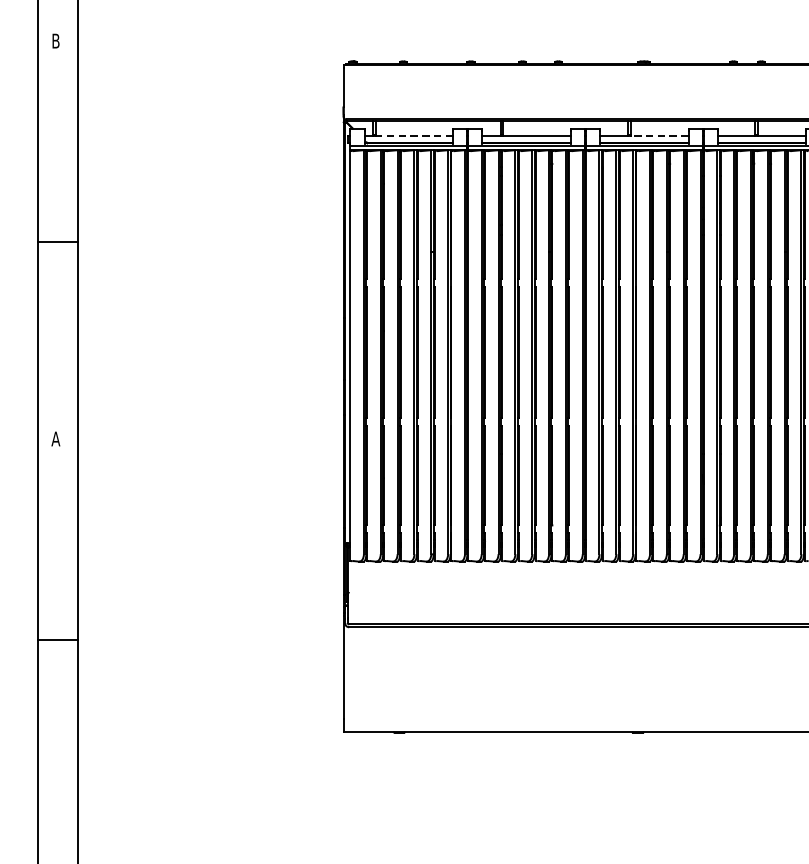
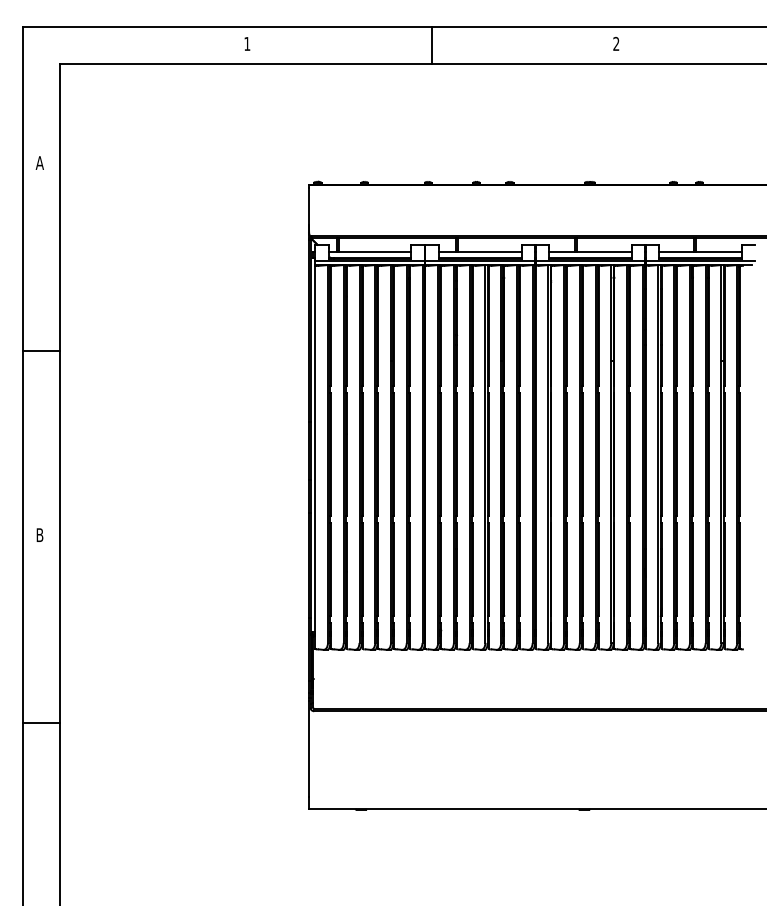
text: (55, 40) -> (39, 162), B -> A
line: (413, 135) -> (374, 251), dashed -> solid
line: (658, 135) -> (603, 251), dashed -> solid
text: (55, 438) -> (39, 534), A -> B

